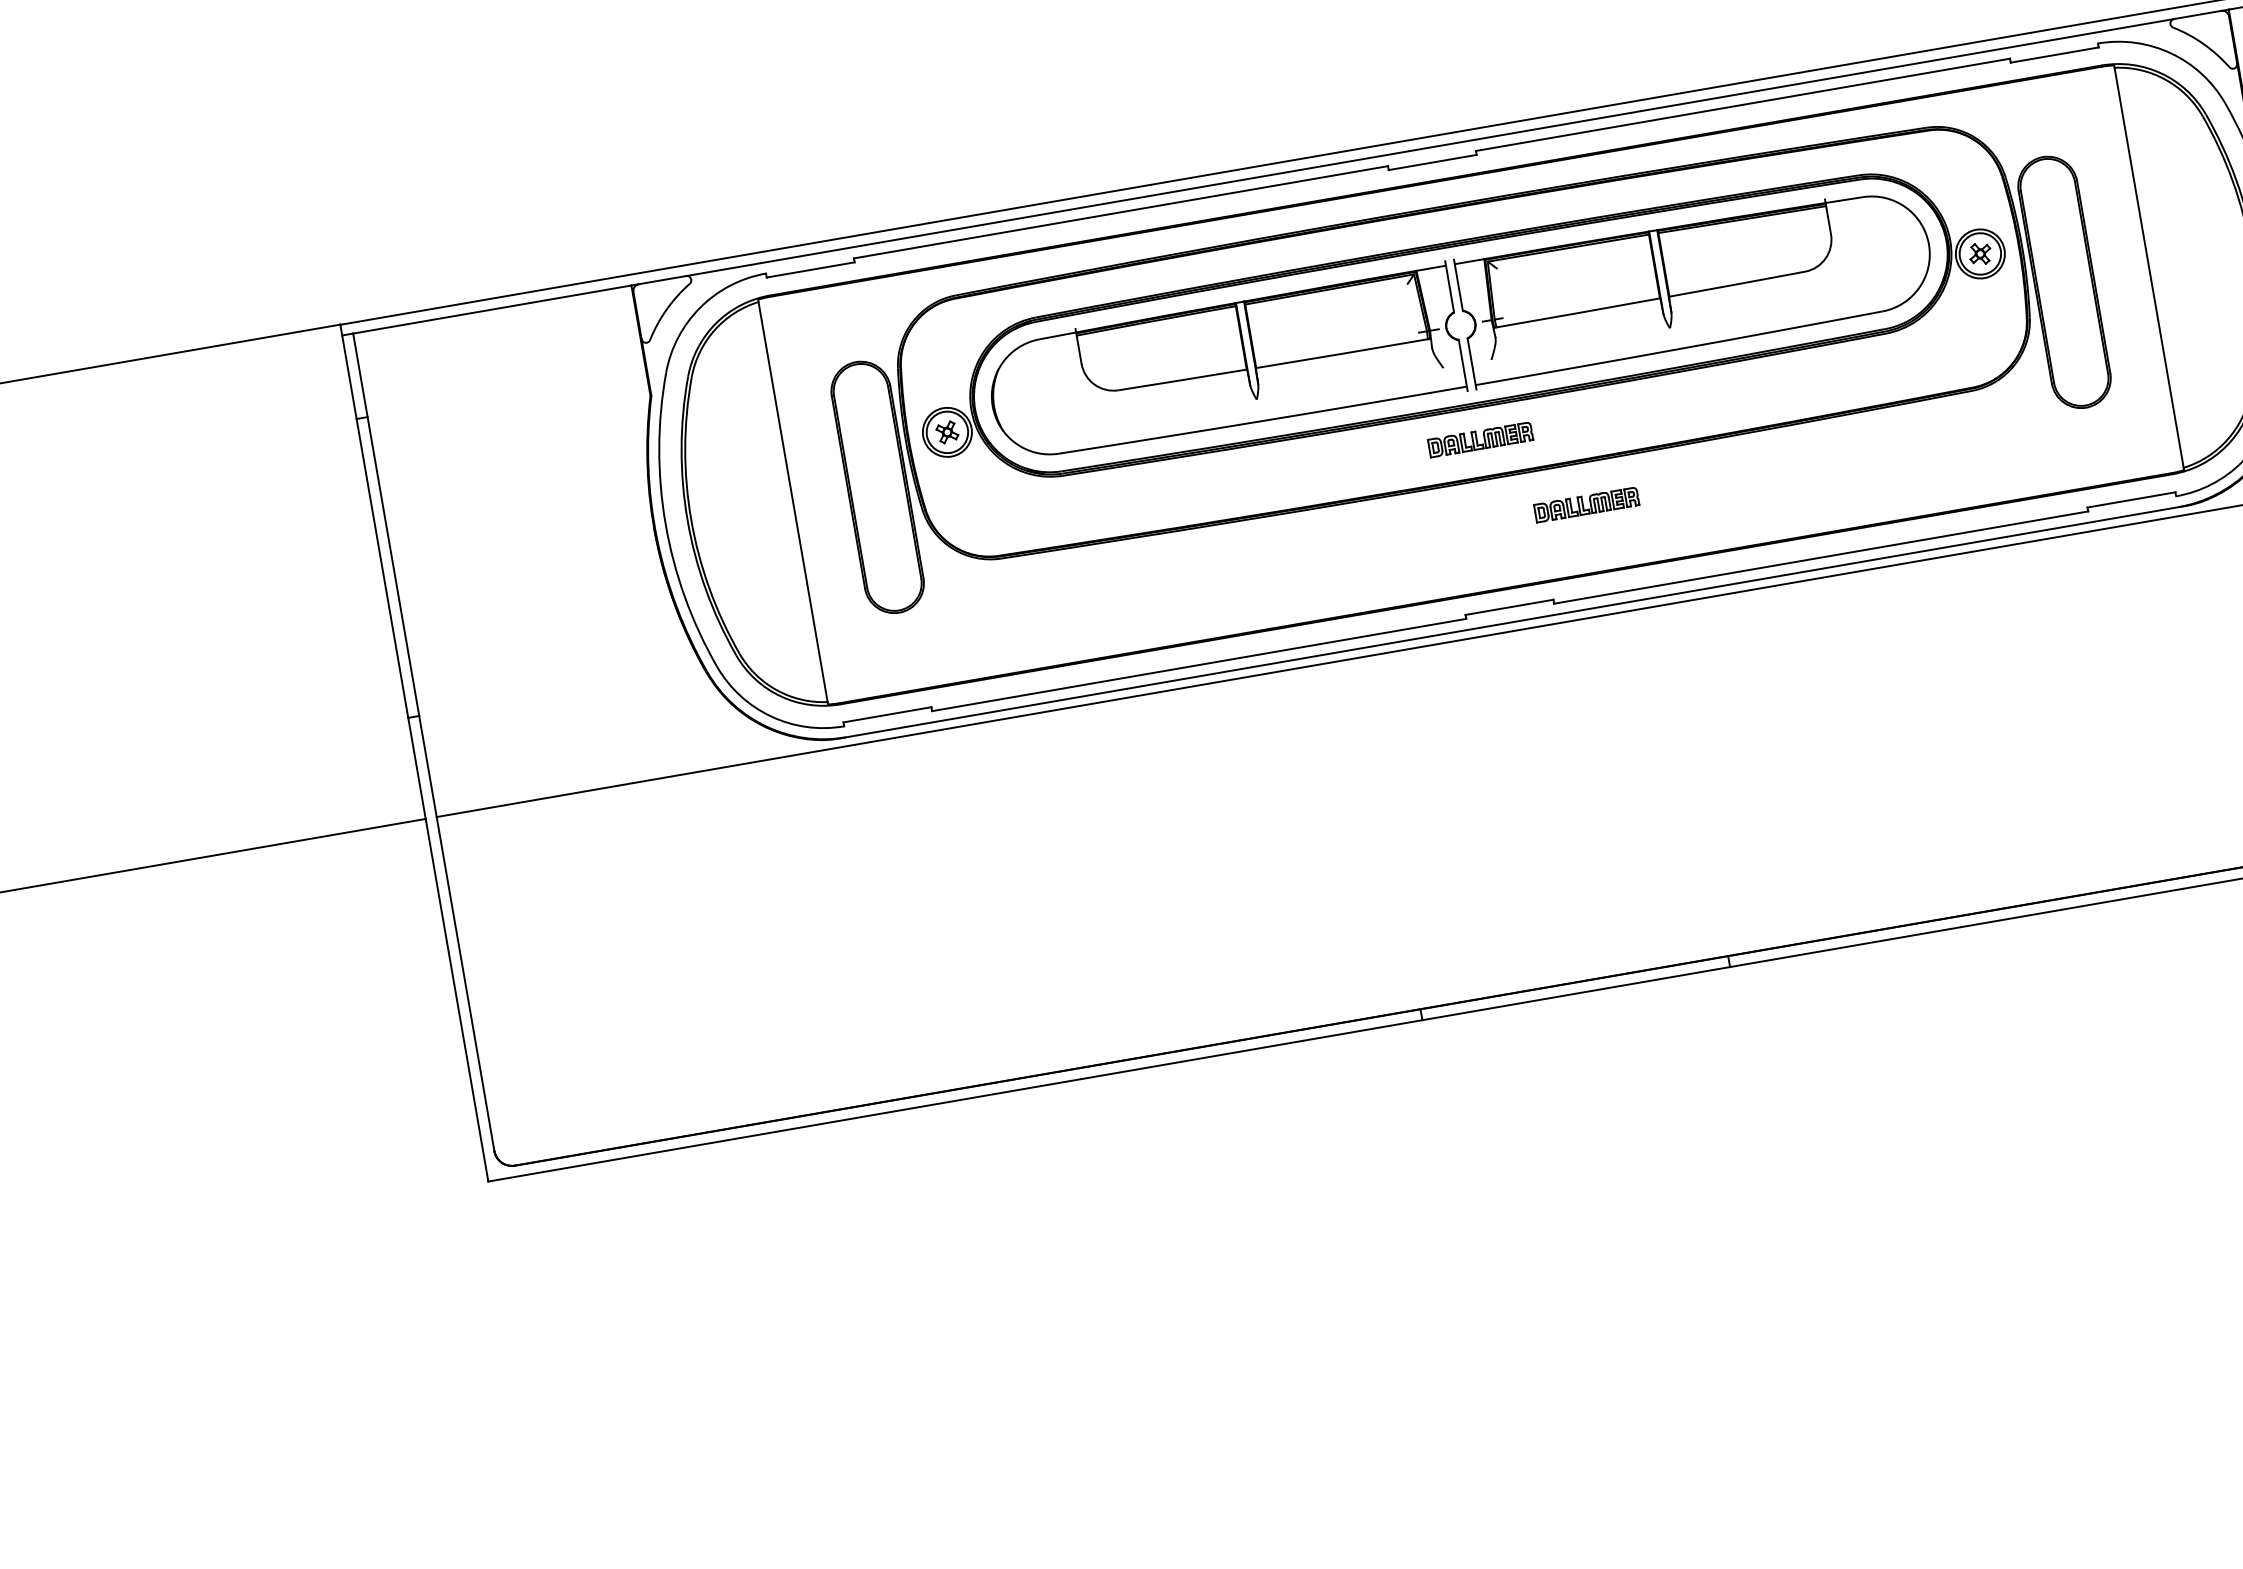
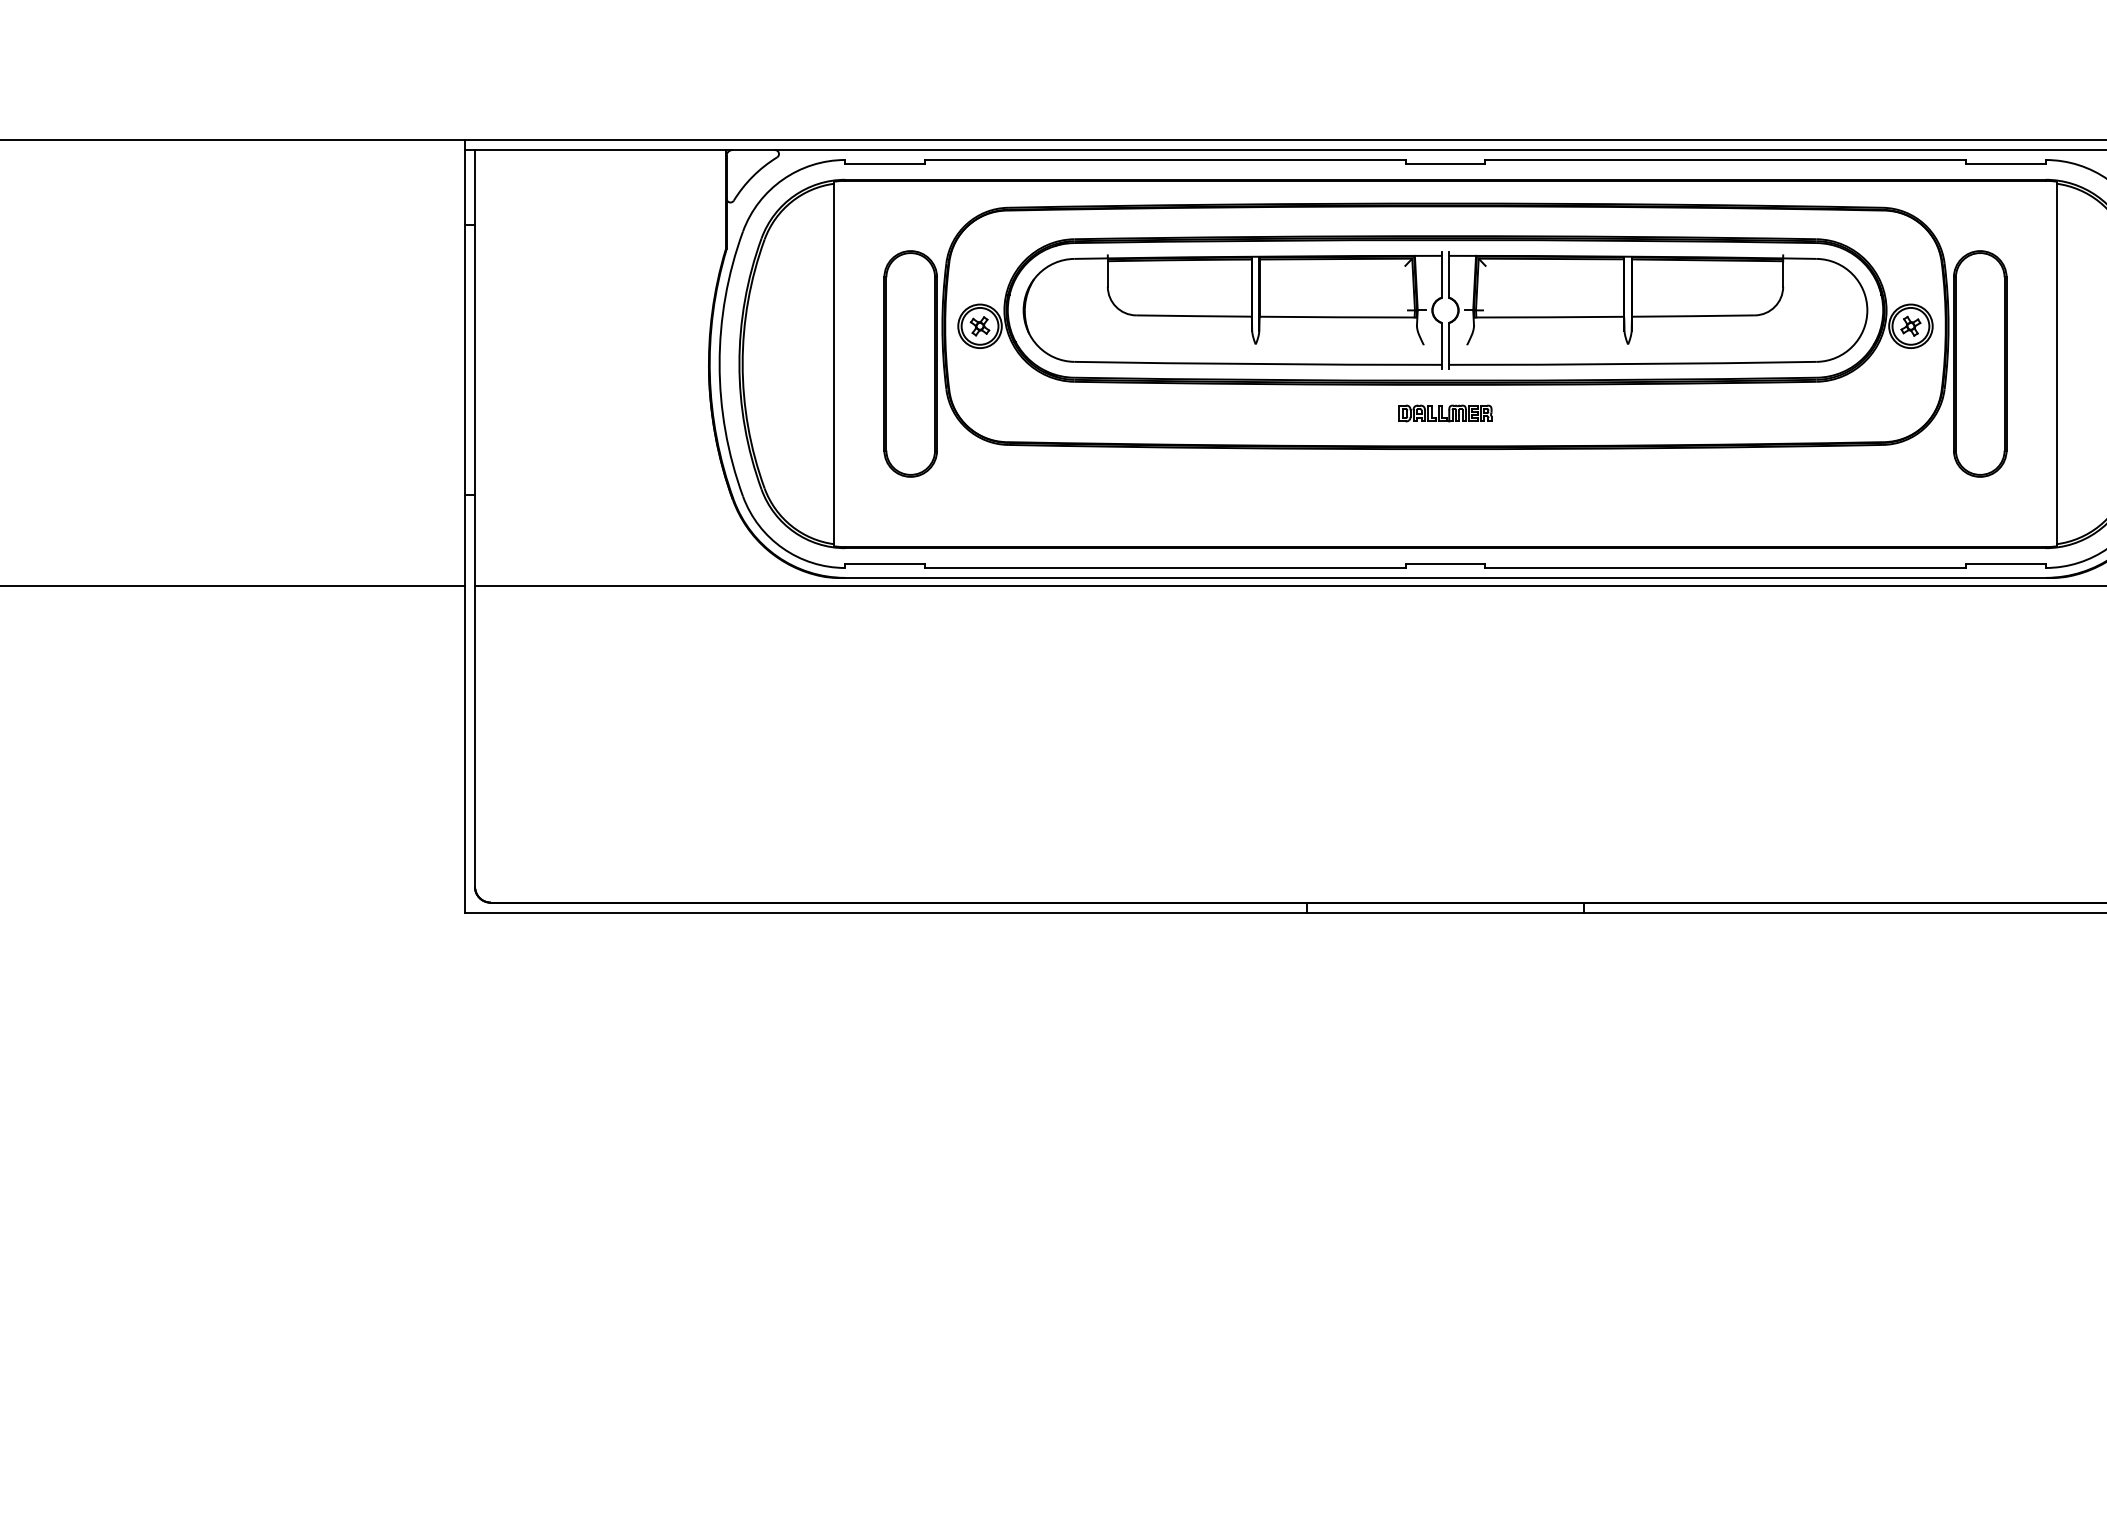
part: (1586, 504) -> (1528, 486), removed

